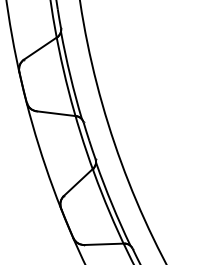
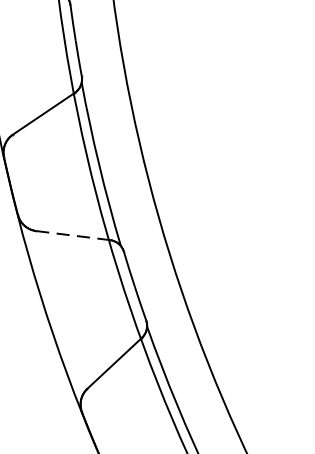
line: (56, 113) -> (73, 235), solid -> dashed

